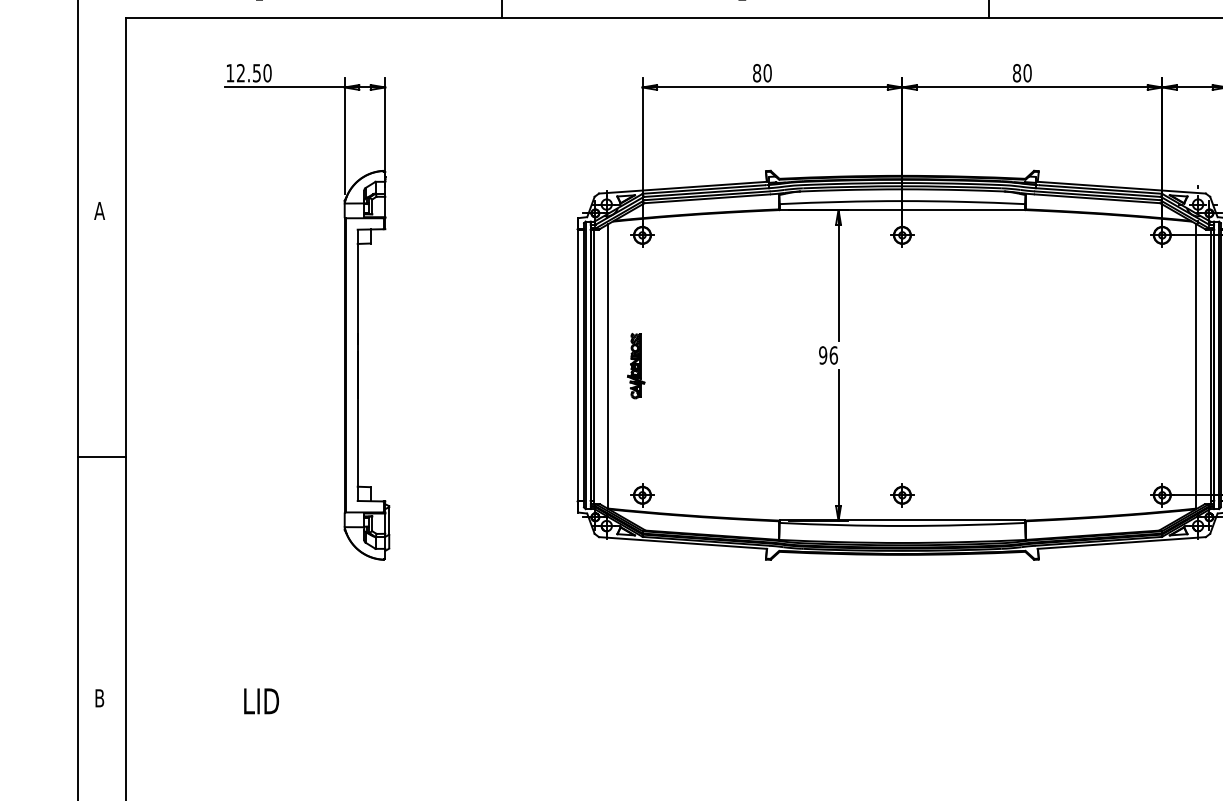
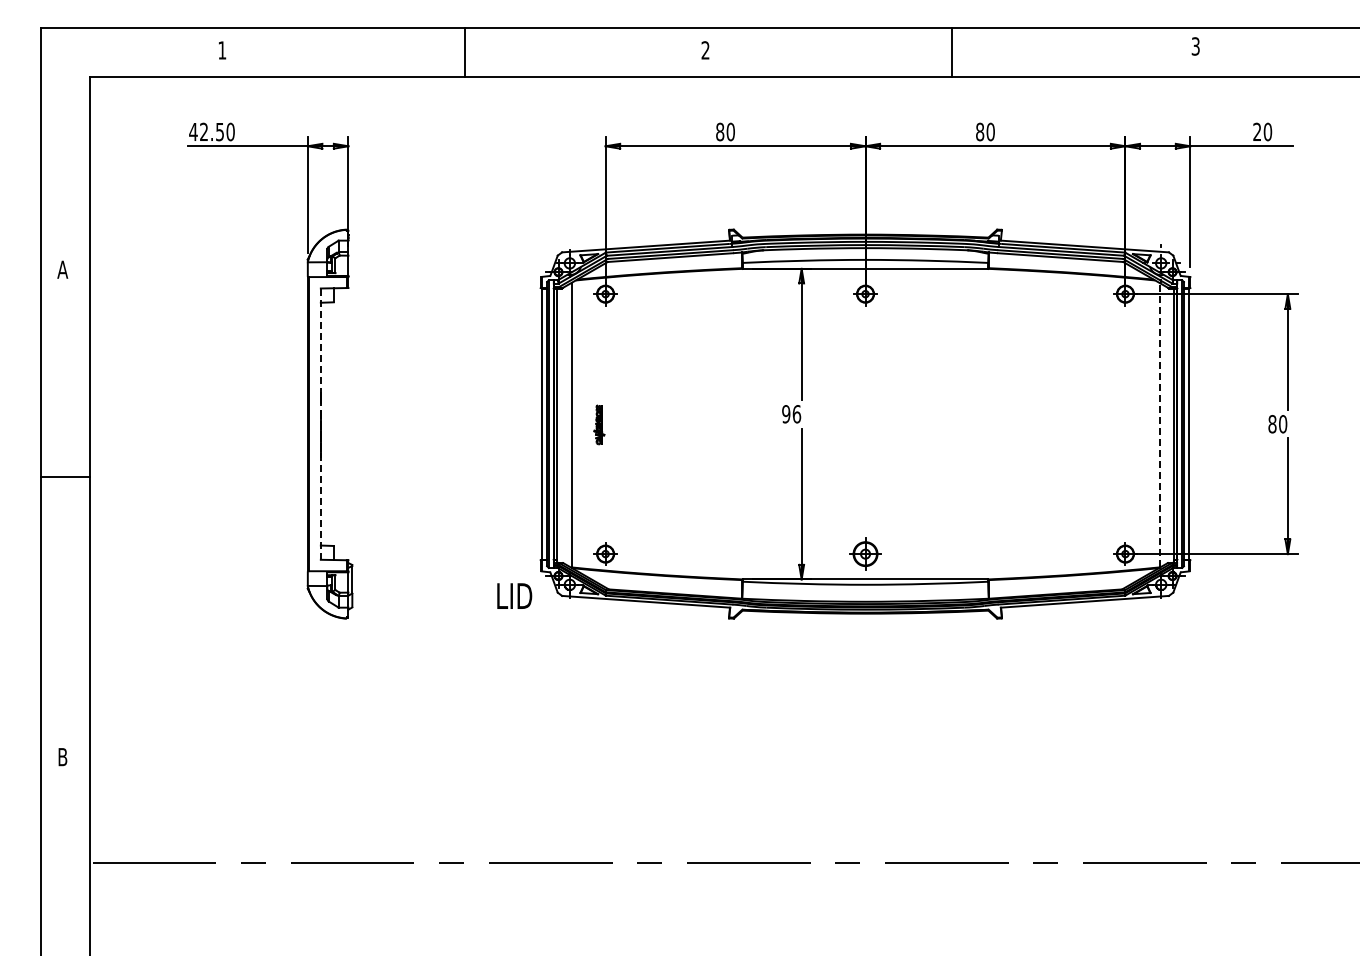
text: (230, 72) -> (193, 131), 12.50 -> 42.50
line: (357, 365) -> (320, 424), solid -> dashed
part: (636, 365) -> (599, 424), size x0.6
line: (1196, 365) -> (1159, 424), solid -> dashed
line: (101, 456) -> (64, 476), moved
part: (902, 494) -> (865, 553), size x1.4
text: (261, 700) -> (514, 595), moved

